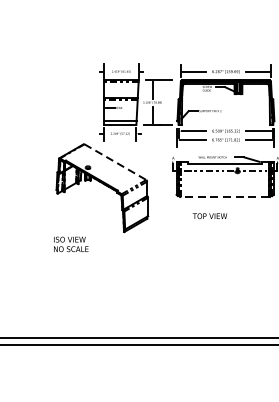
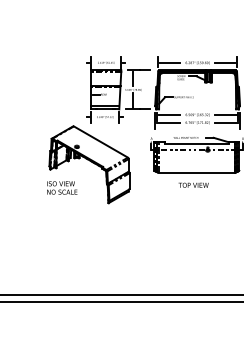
line: (116, 162) -> (101, 142), dashed -> solid
line: (224, 196) -> (196, 172), dashed -> solid
text: (209, 215) -> (193, 184), moved
text: (71, 243) -> (62, 187), moved

